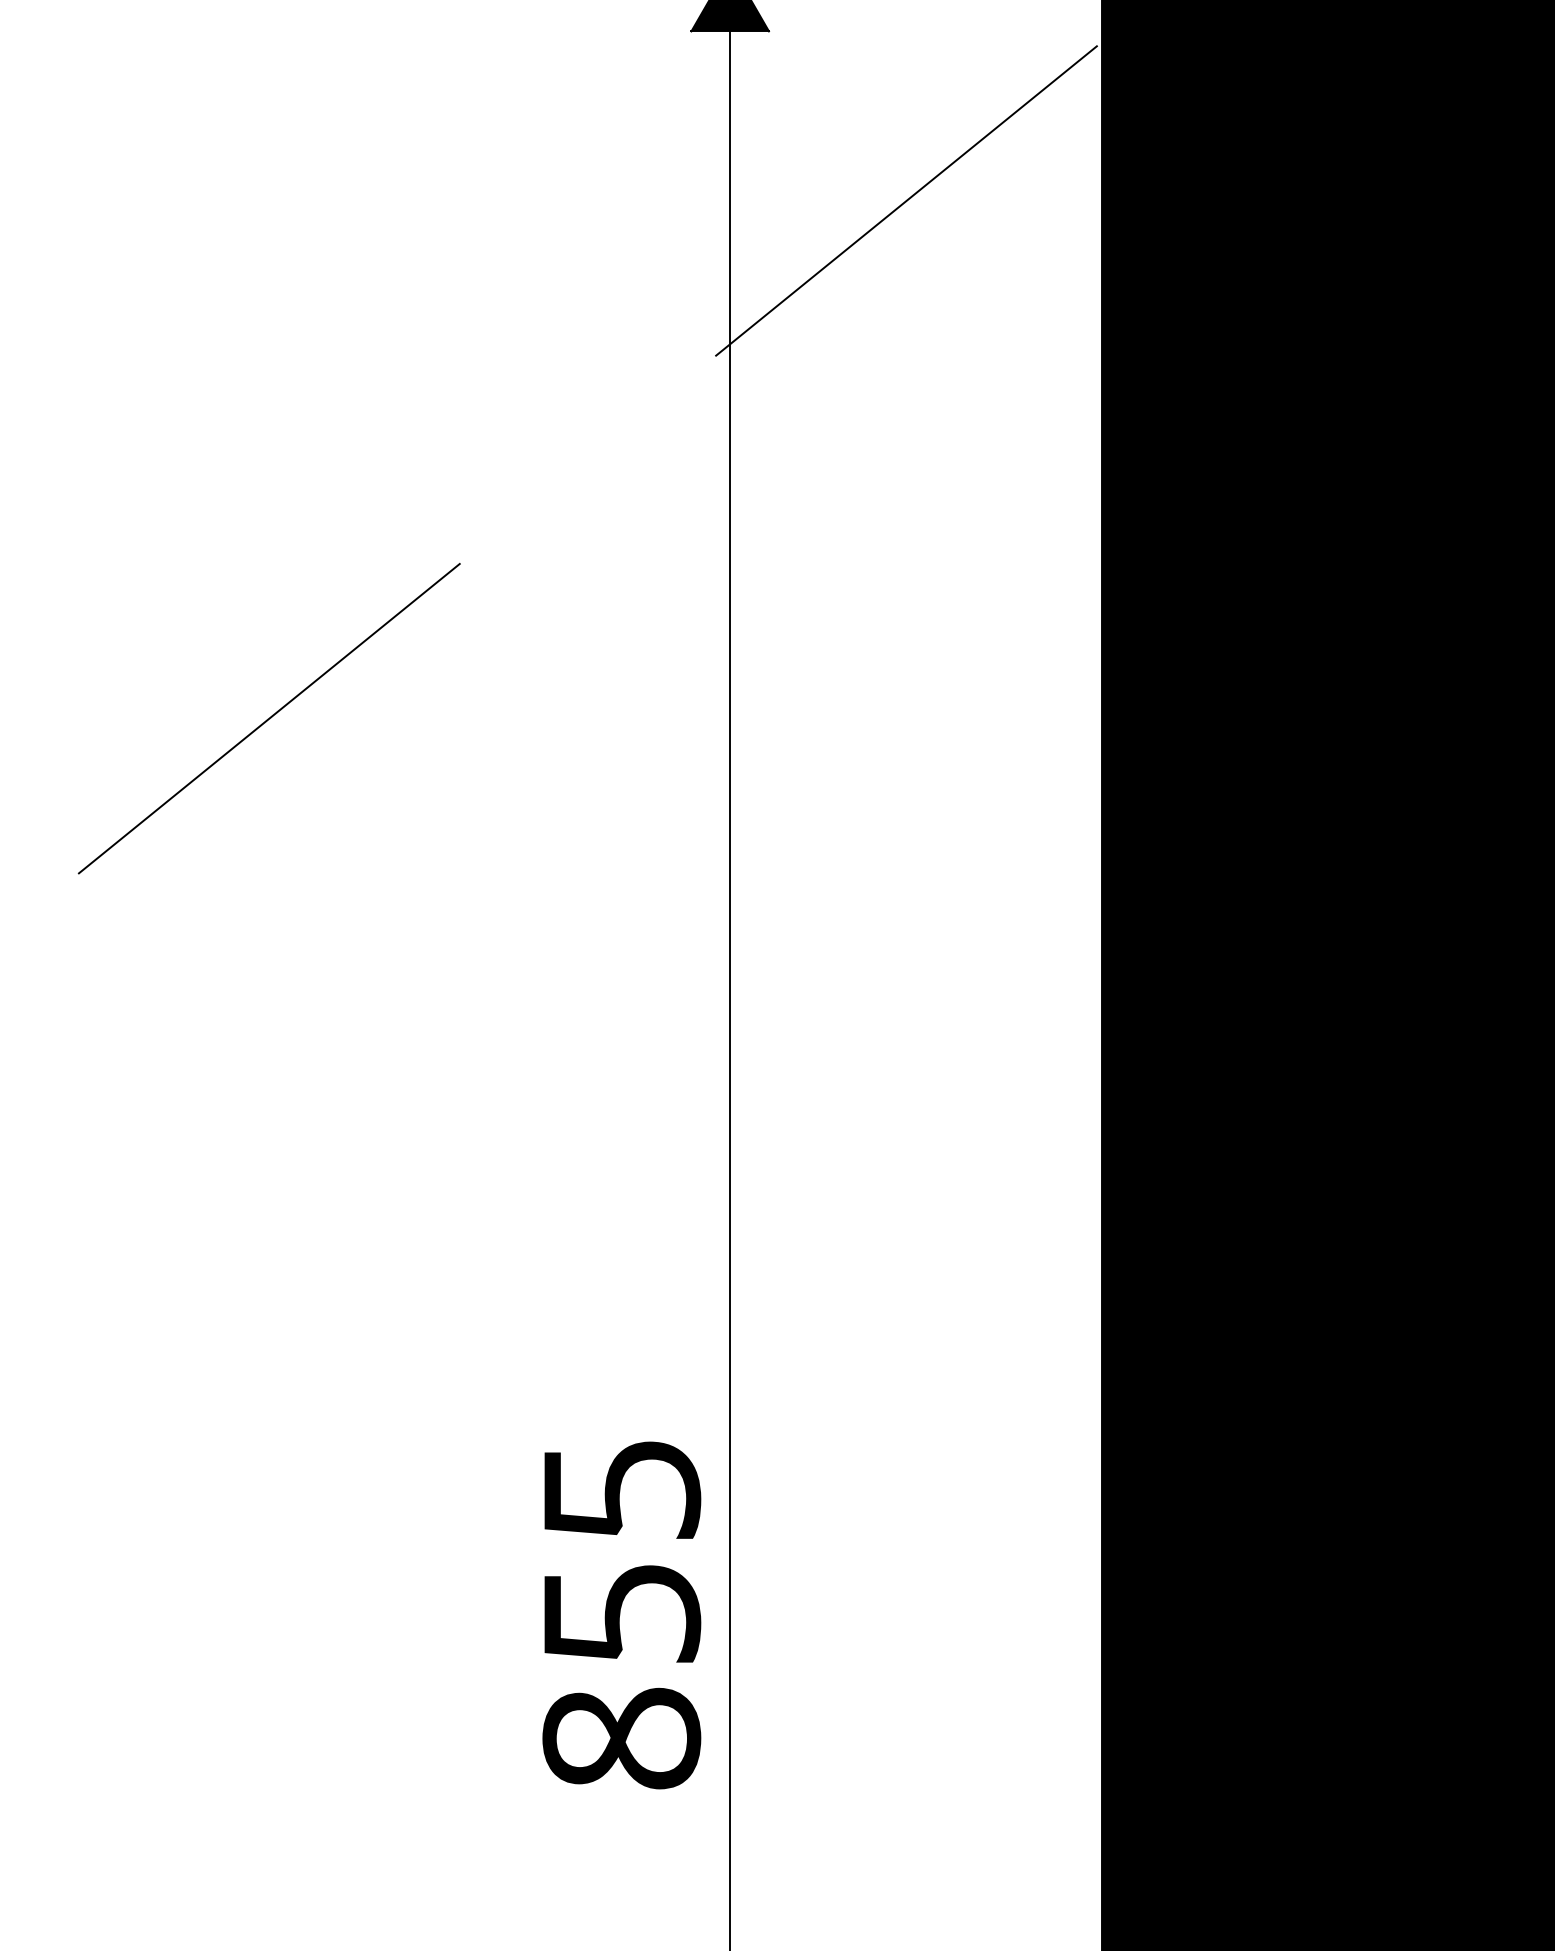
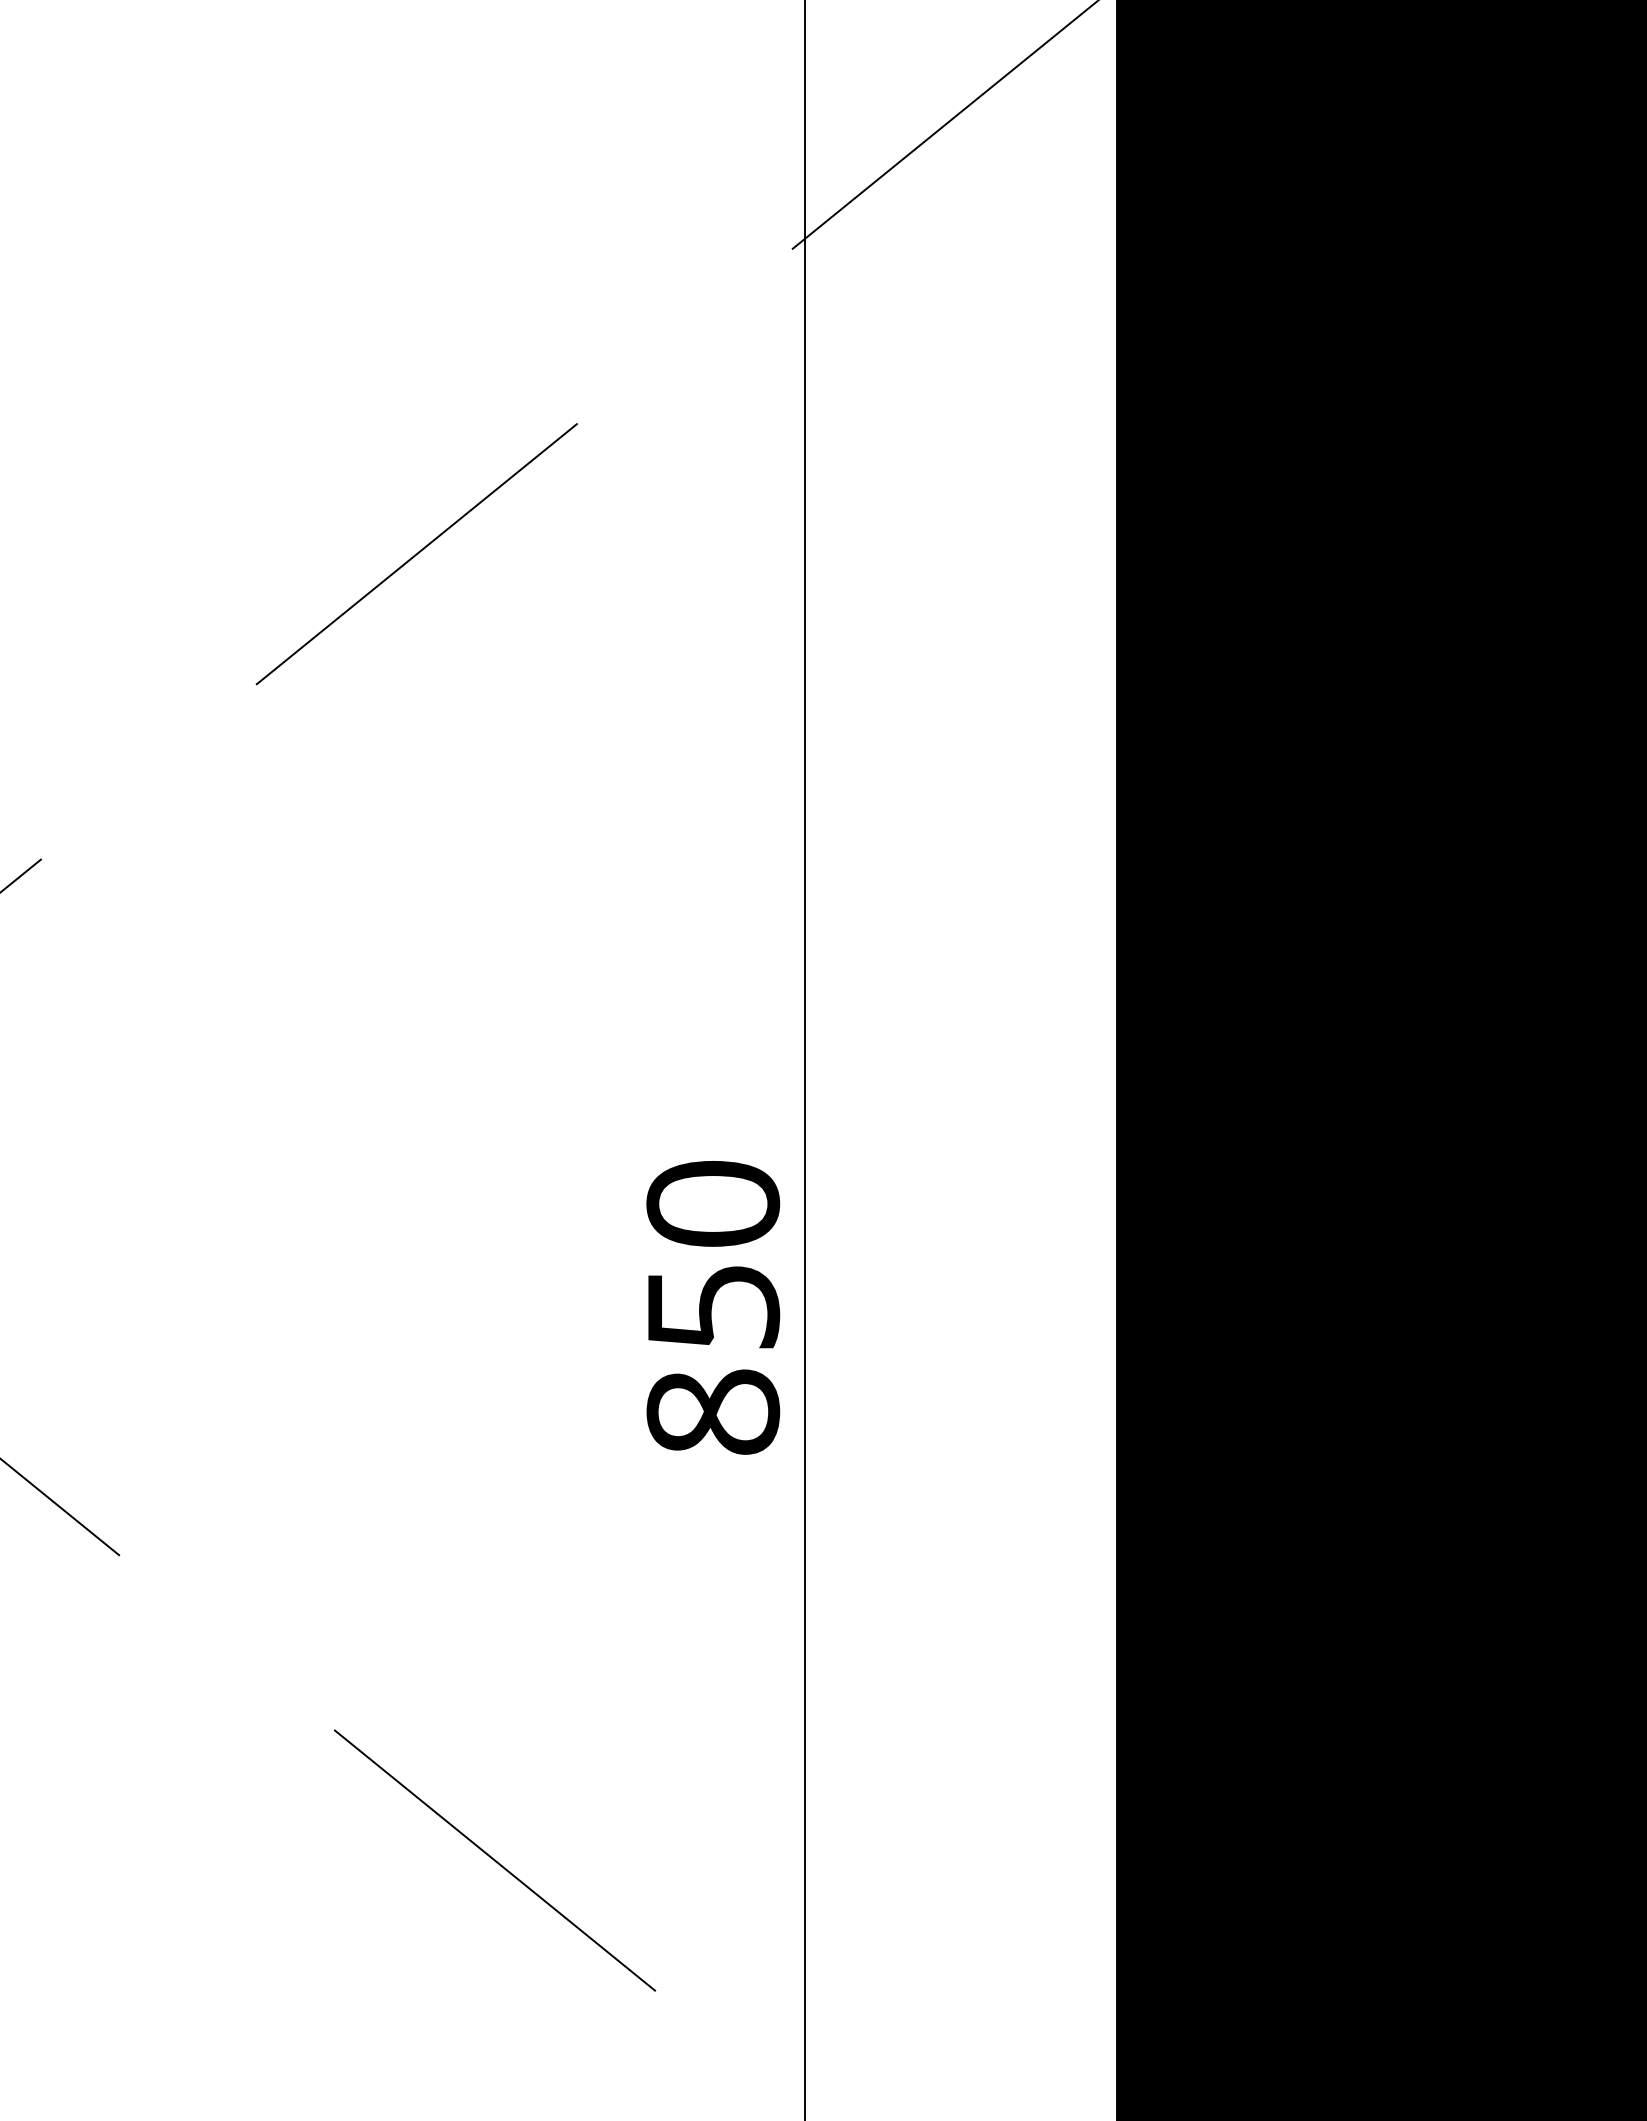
text: (622, 1490) -> (713, 1203), 855 -> 850

